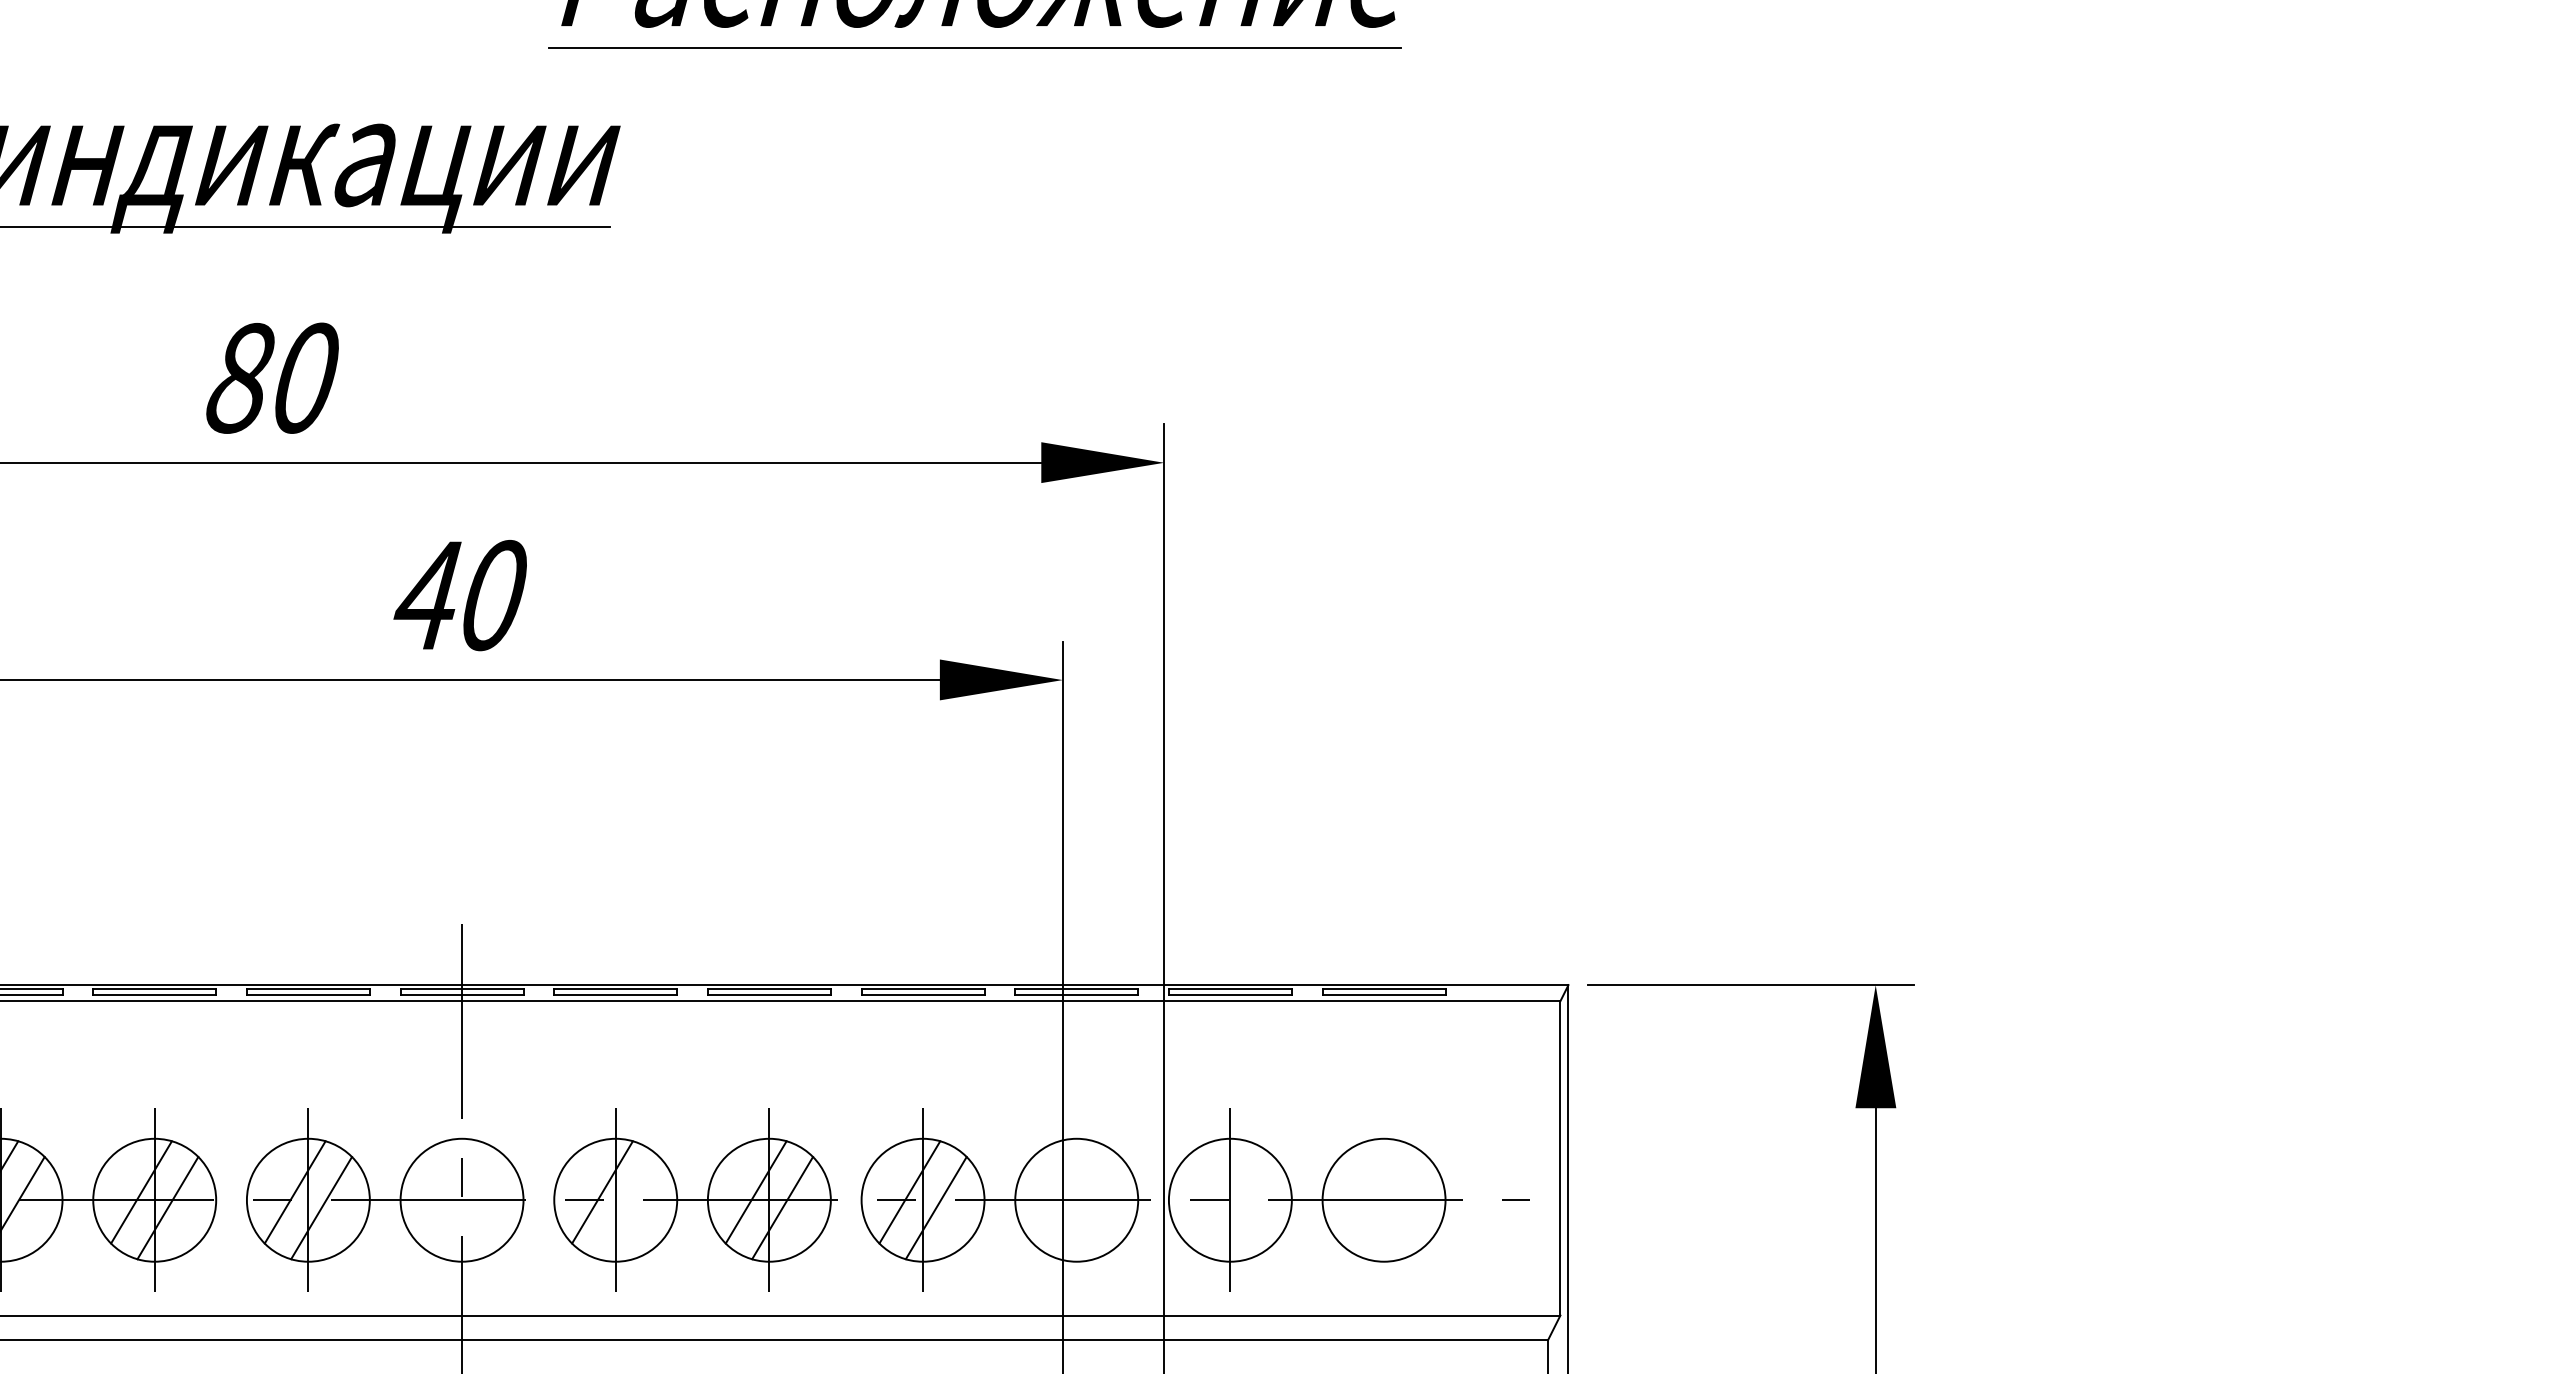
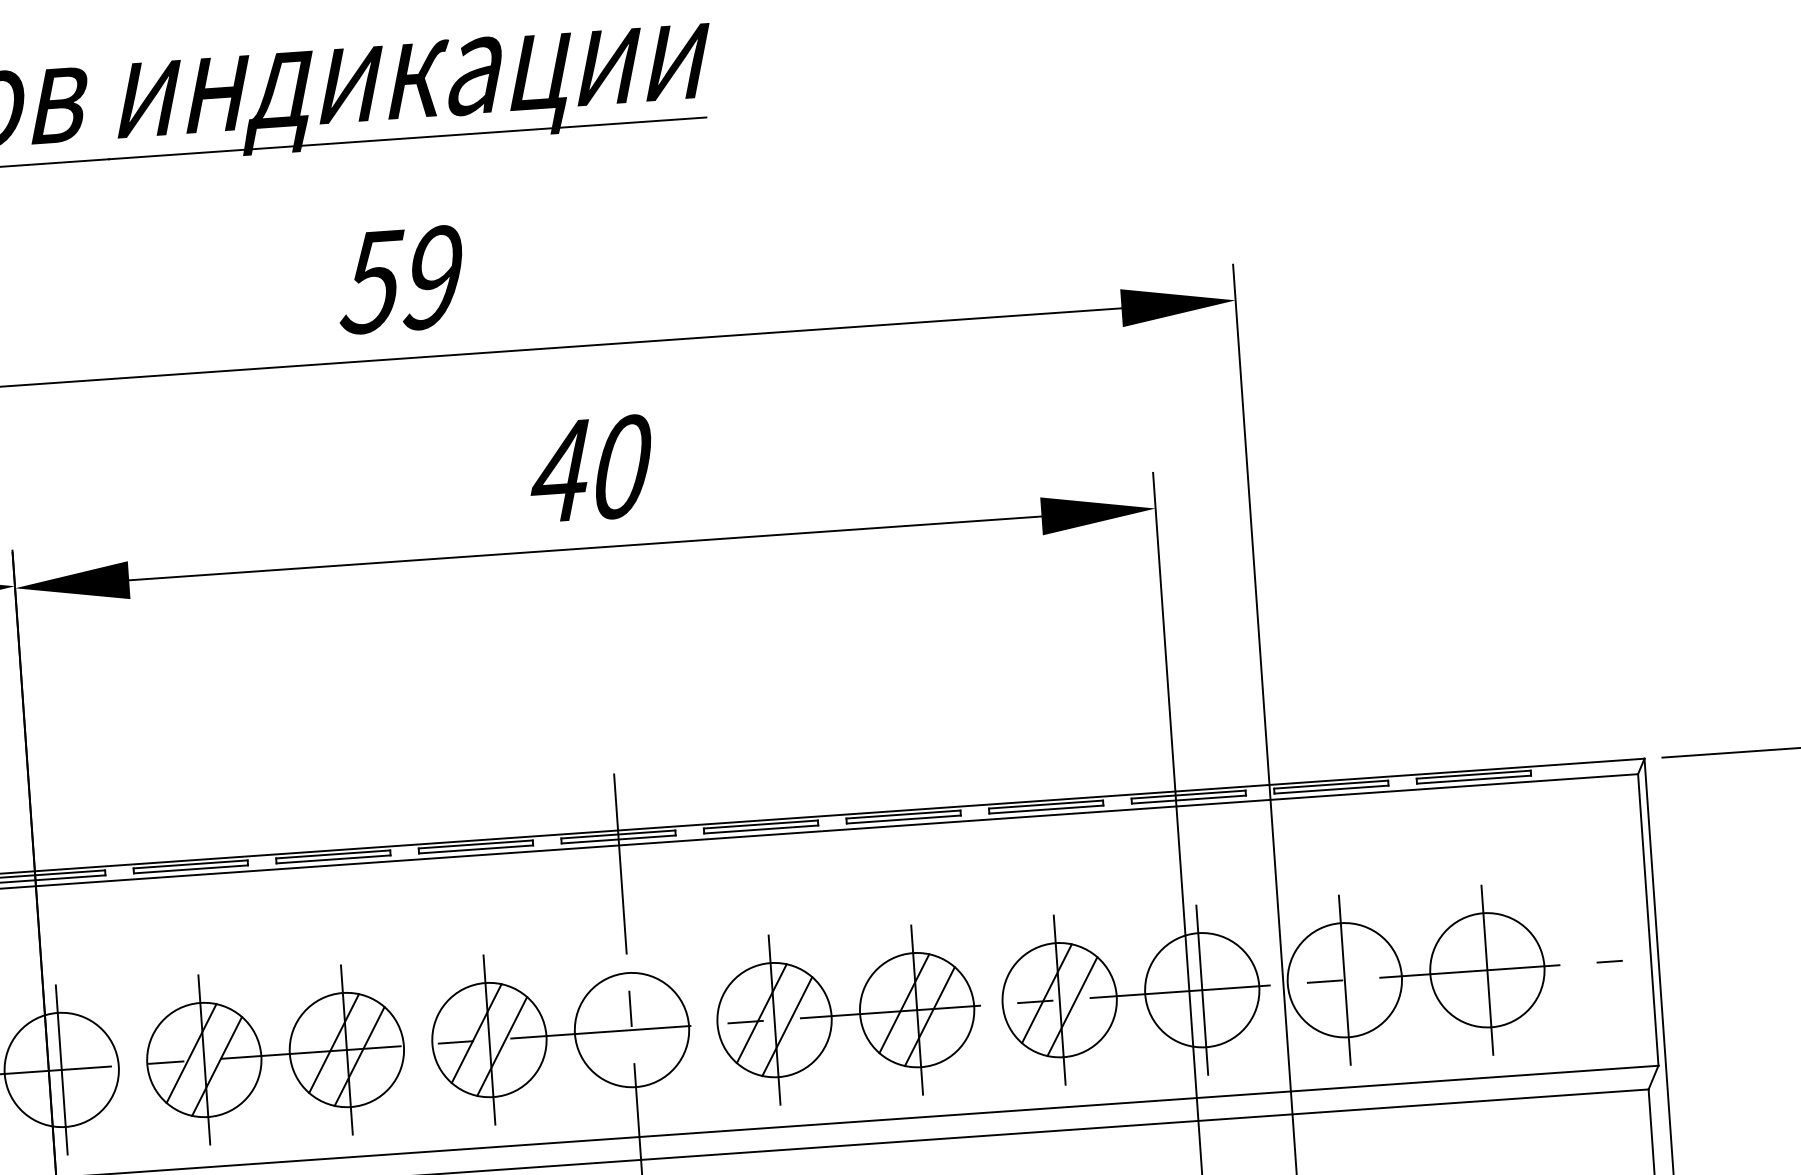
text: (269, 377) -> (399, 279), 80 -> 59
line: (1076, 1200) -> (1202, 990), added
line: (1384, 1200) -> (1487, 970), added
line: (628, 1207) -> (786, 1026), added

